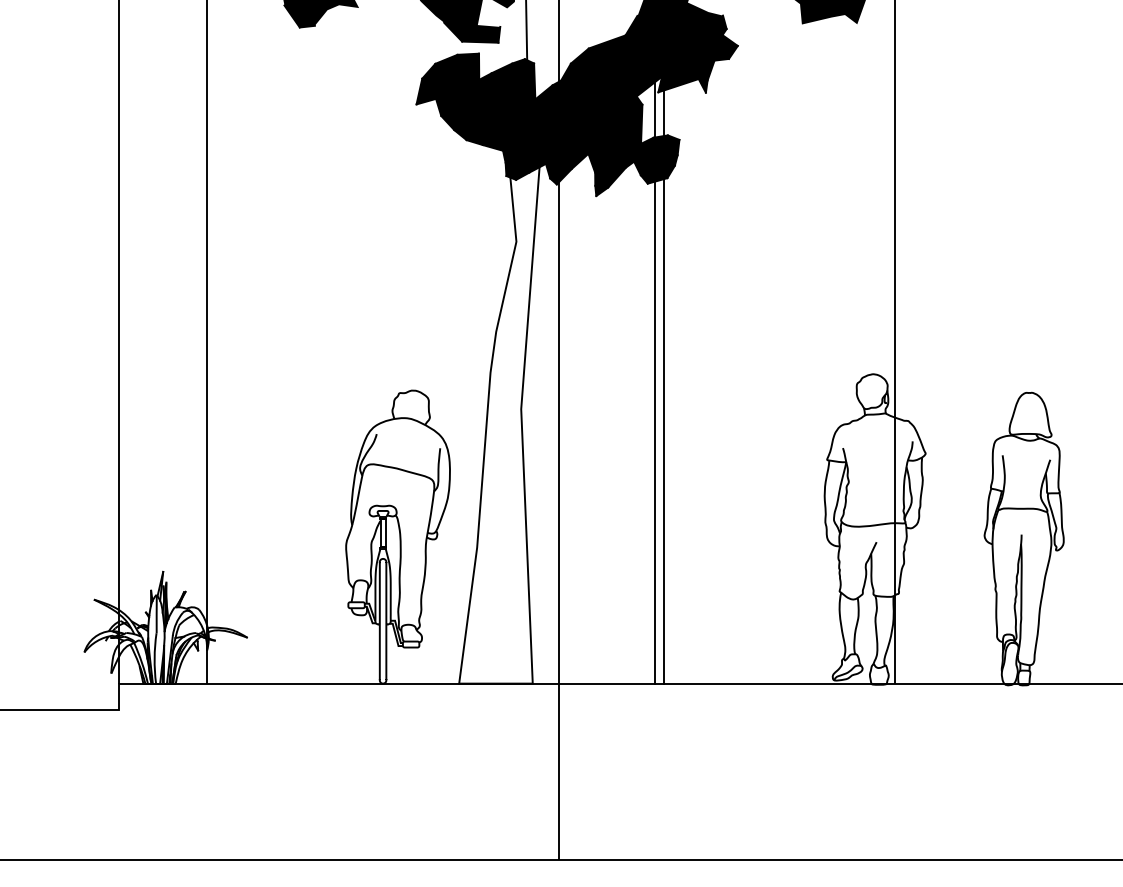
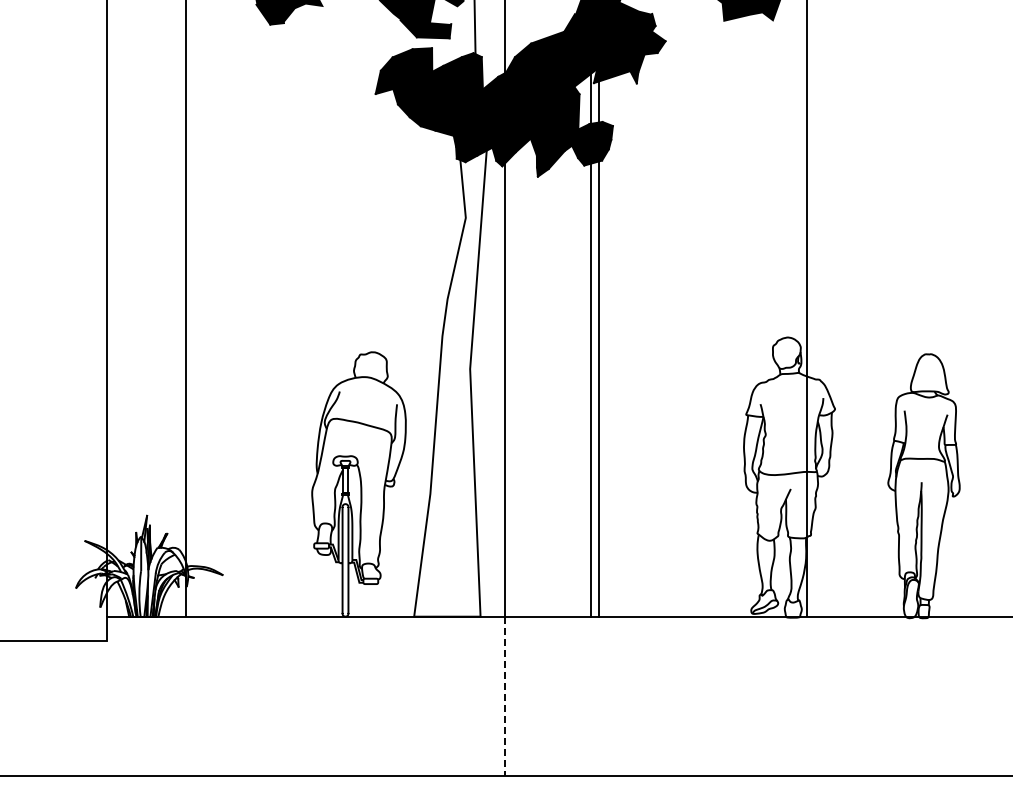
line: (559, 772) -> (504, 696), solid -> dashed

